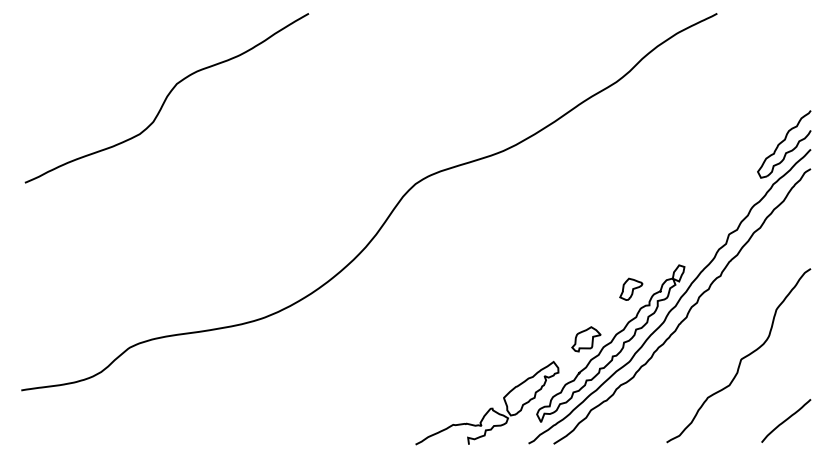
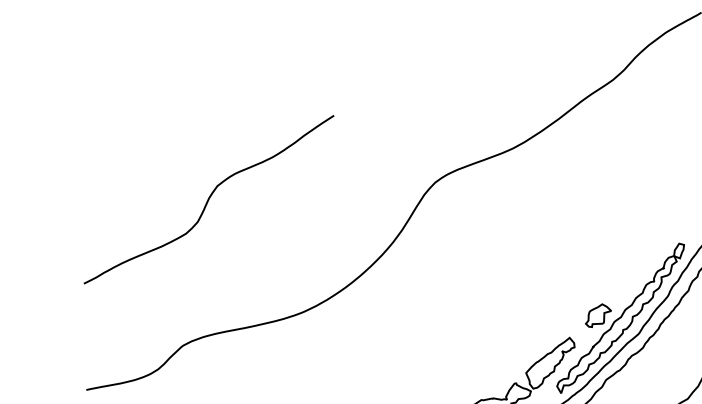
curve: (166, 98) -> (208, 199), moved
part: (631, 288) -> (636, 267), removed

